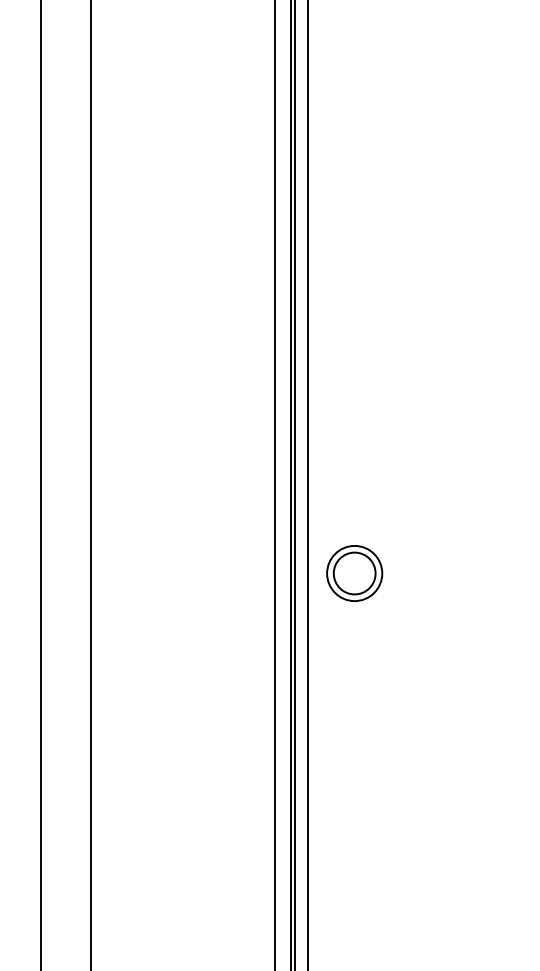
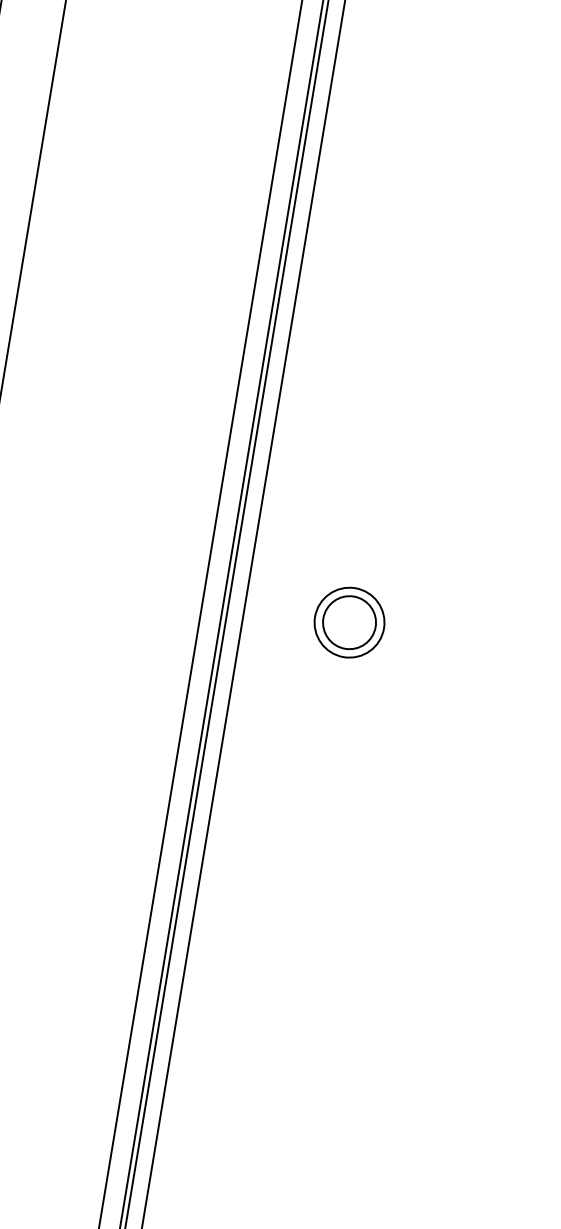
part: (354, 573) -> (349, 622), moved

